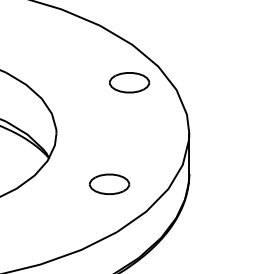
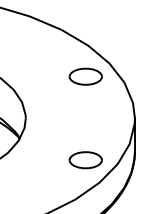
part: (109, 183) -> (85, 159), moved

